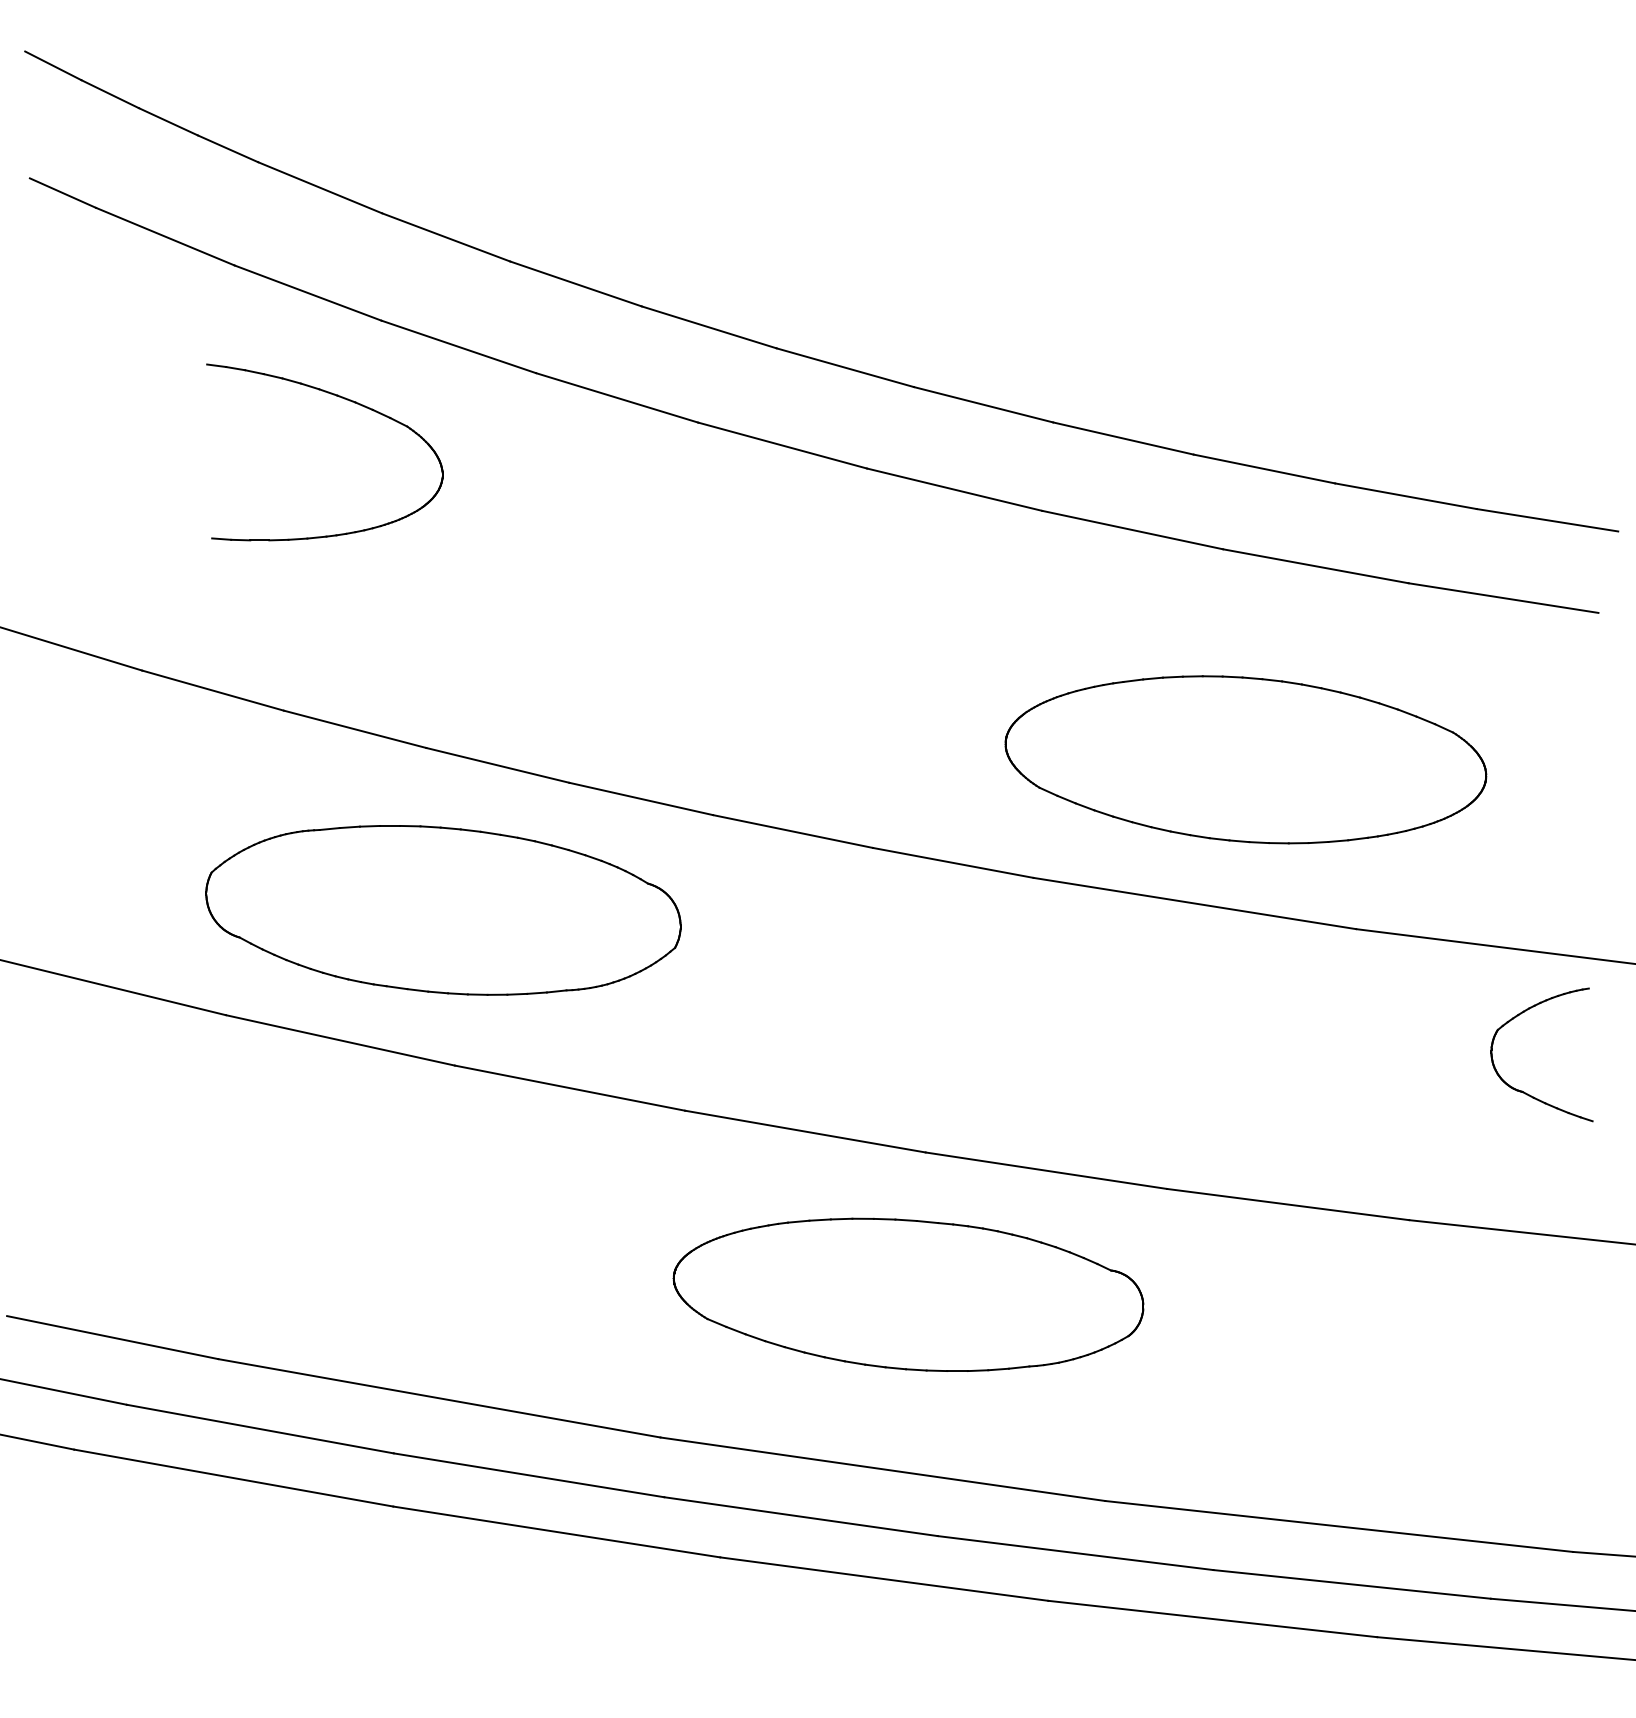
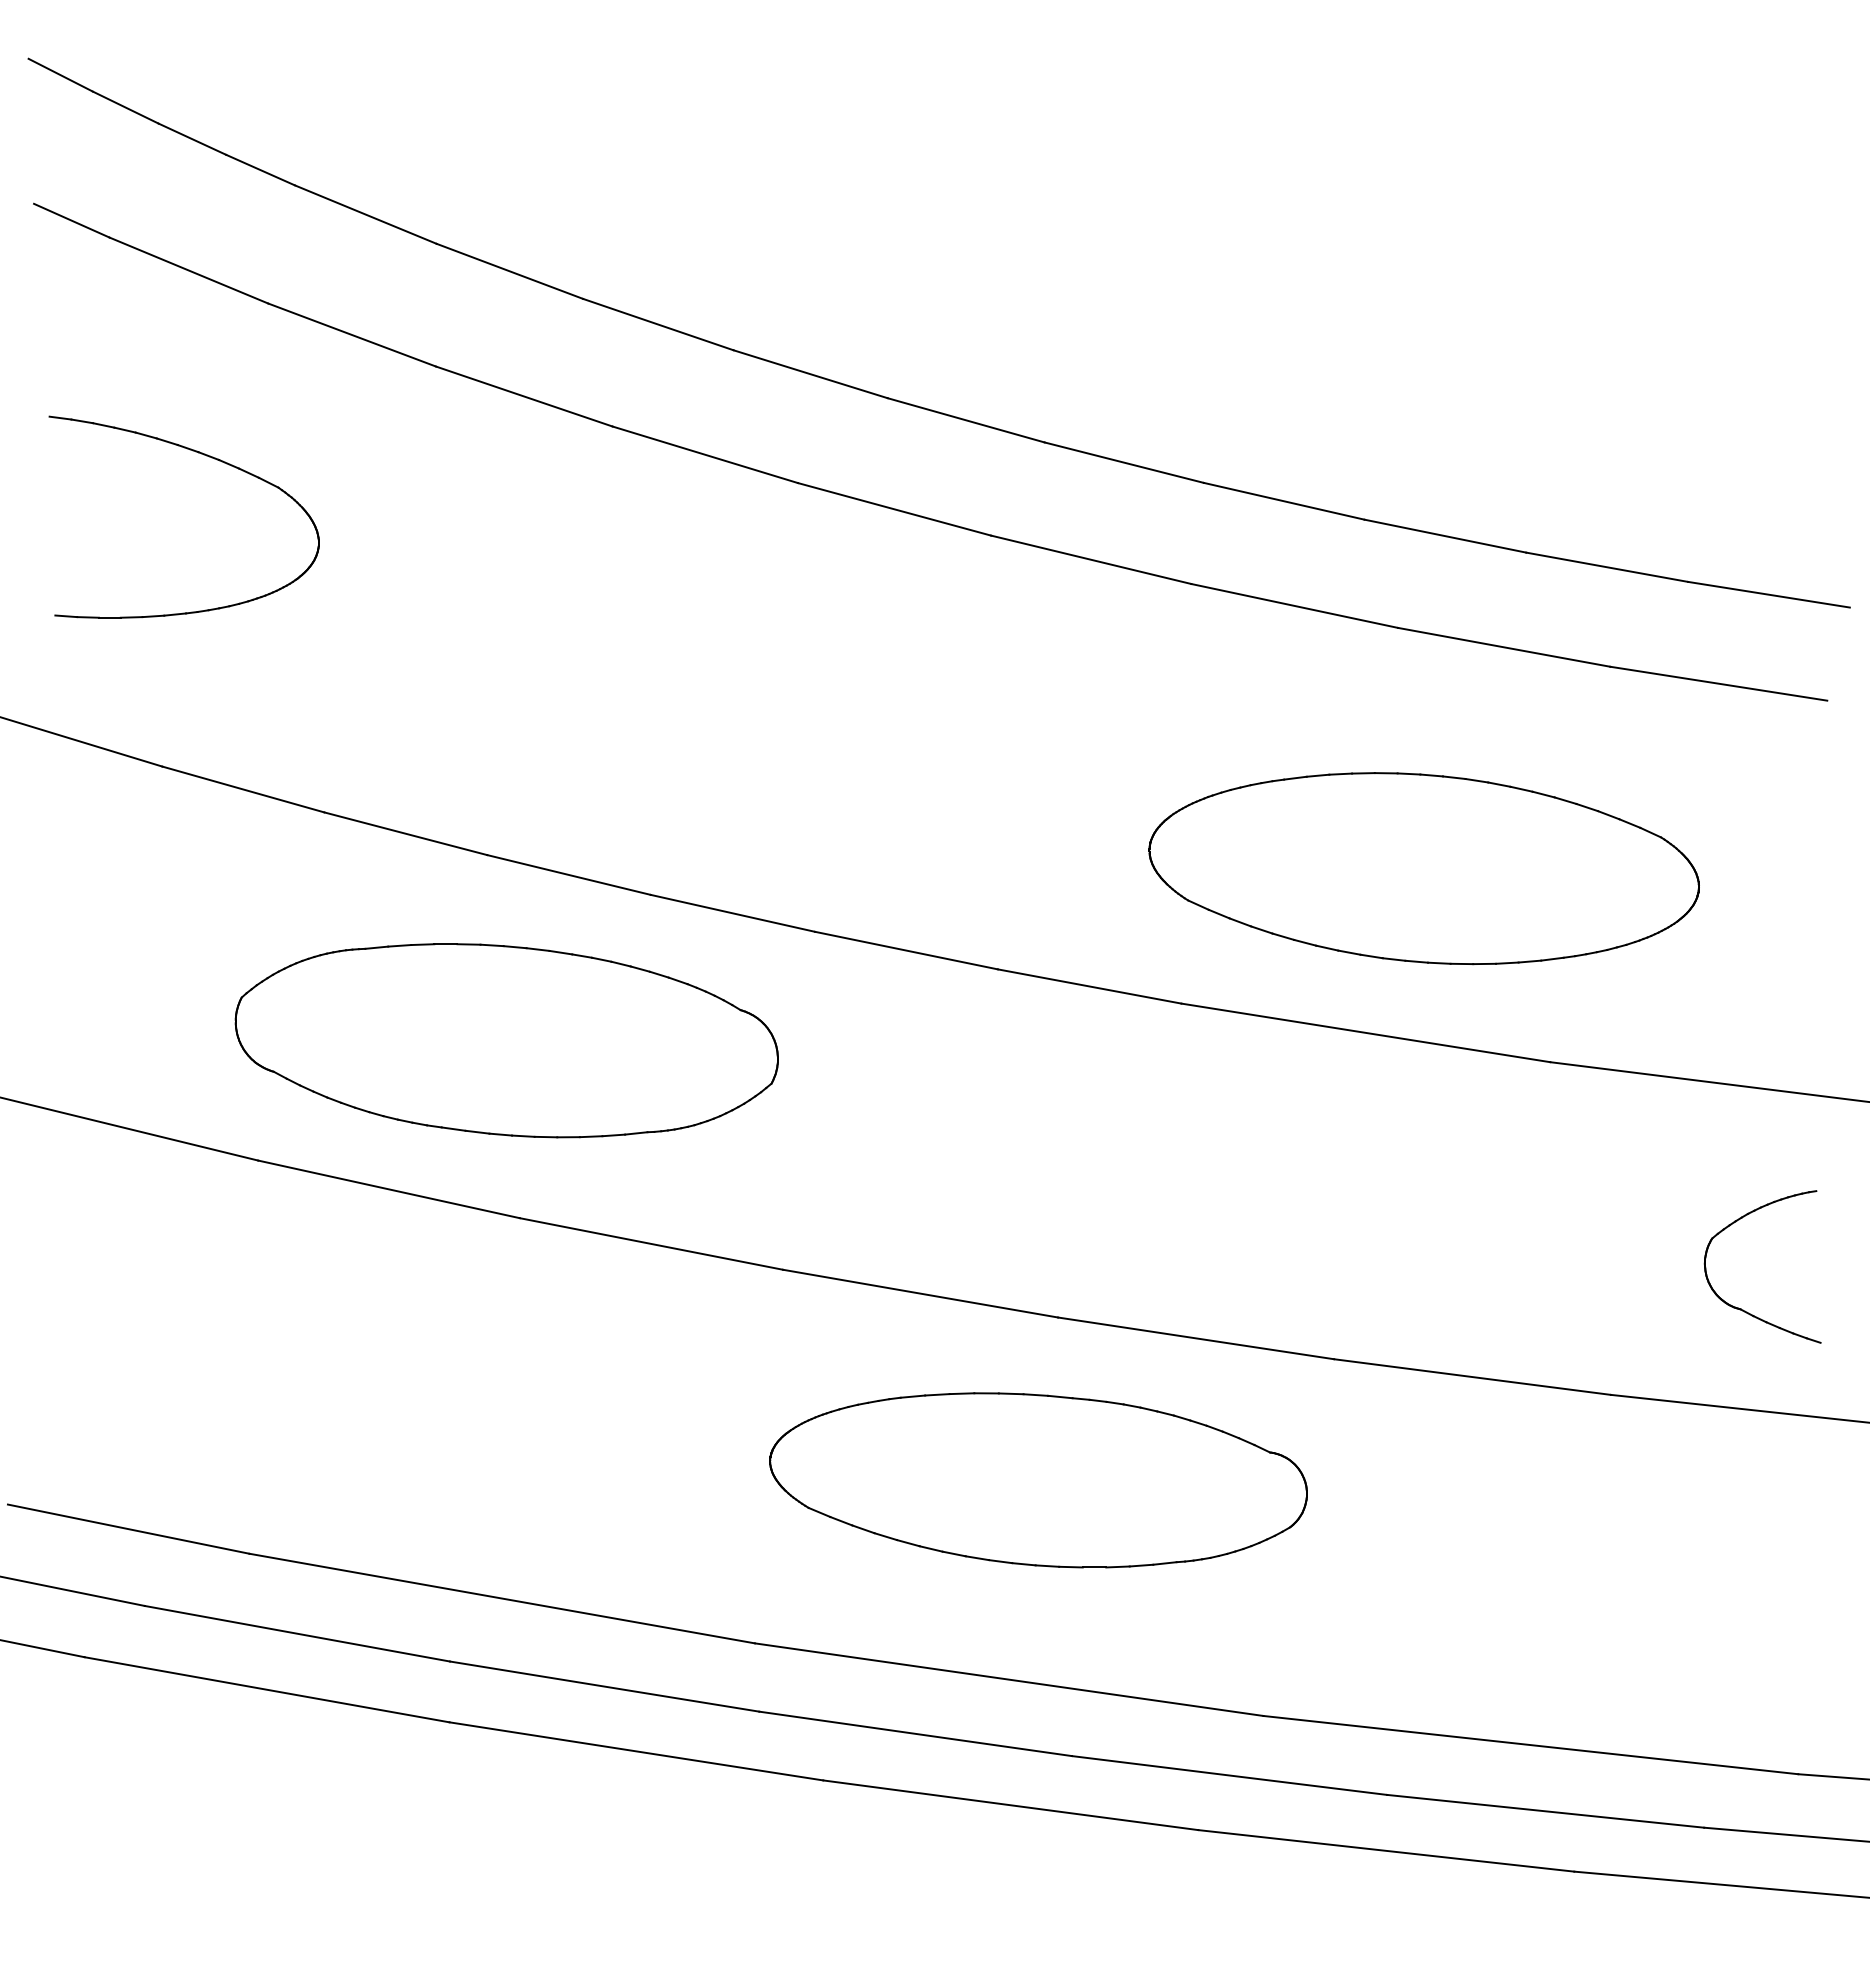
part: (341, 398) -> (203, 455), moved
part: (1523, 1091) -> (1741, 1308), moved

